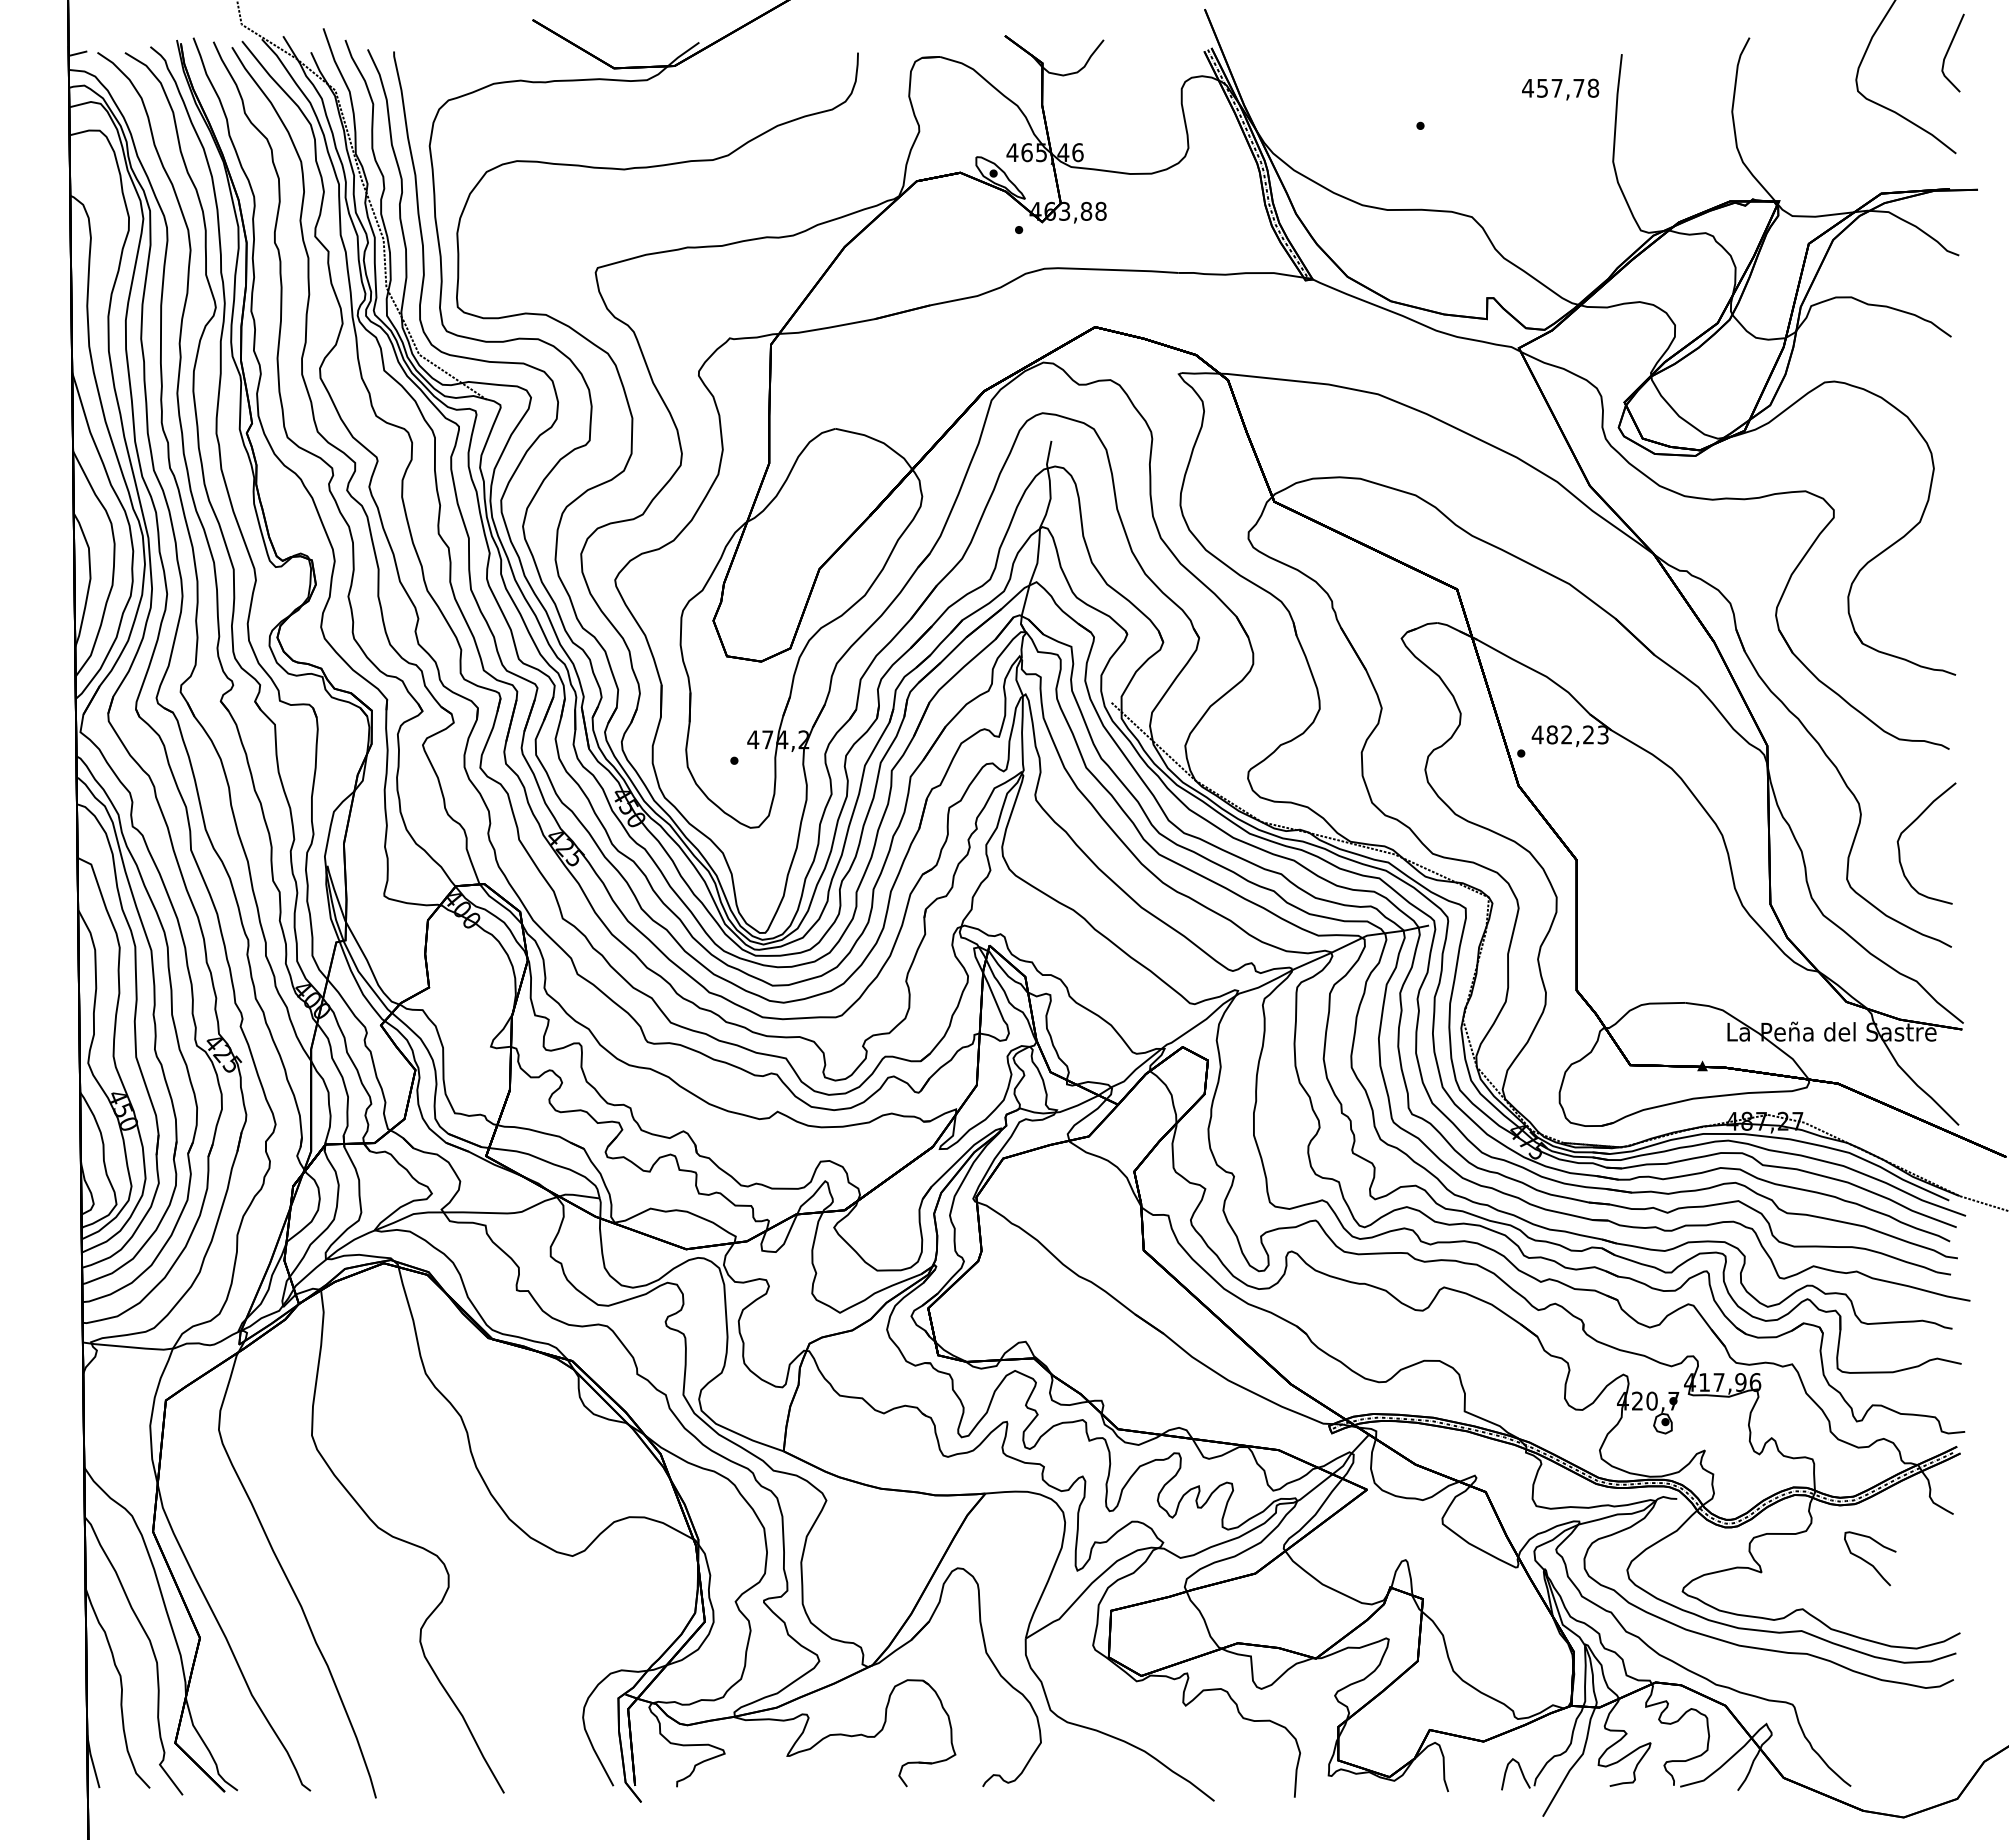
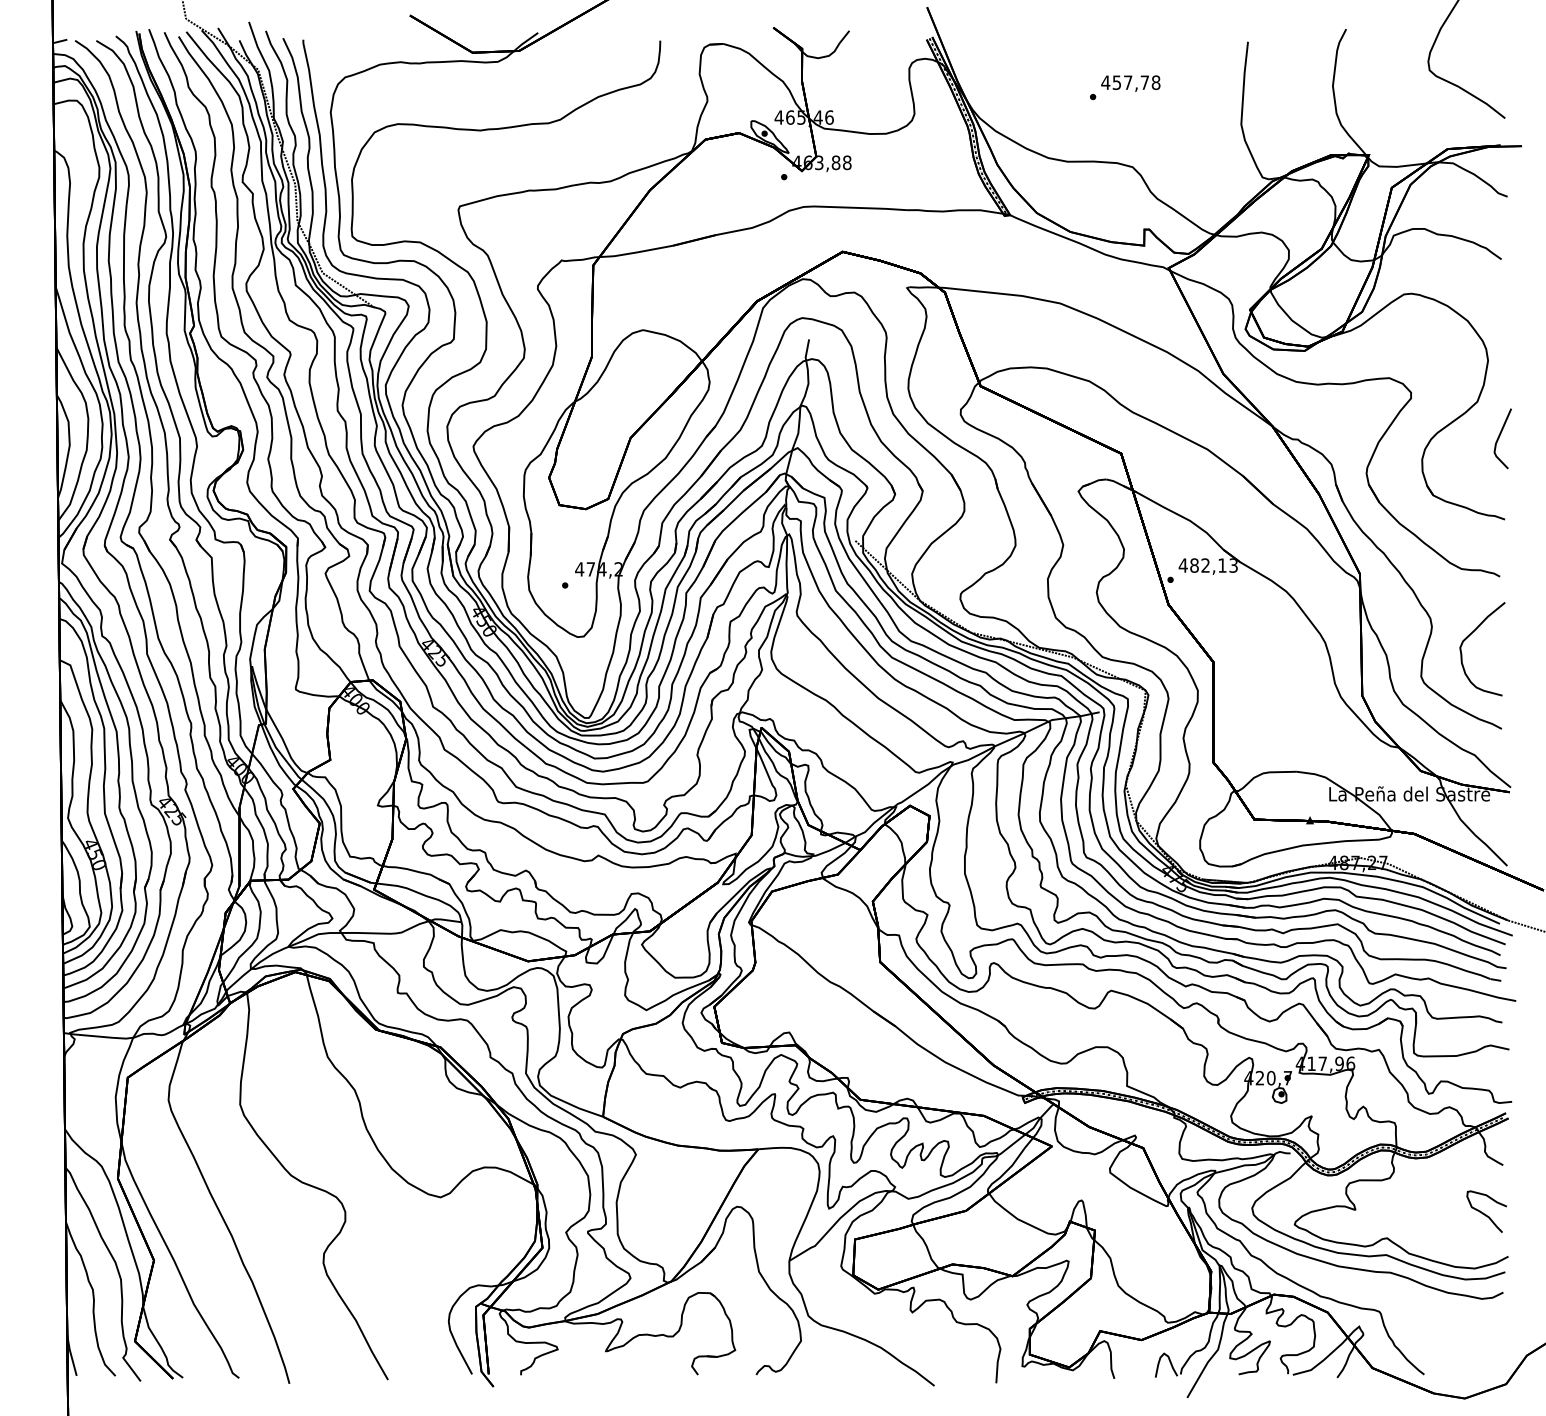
line: (1949, 50) -> (1500, 436), moved
text: (1560, 89) -> (1130, 83), moved
text: (1588, 734) -> (1222, 565), 482,23 -> 482,13
curve: (1869, 1562) -> (1486, 1214), moved

